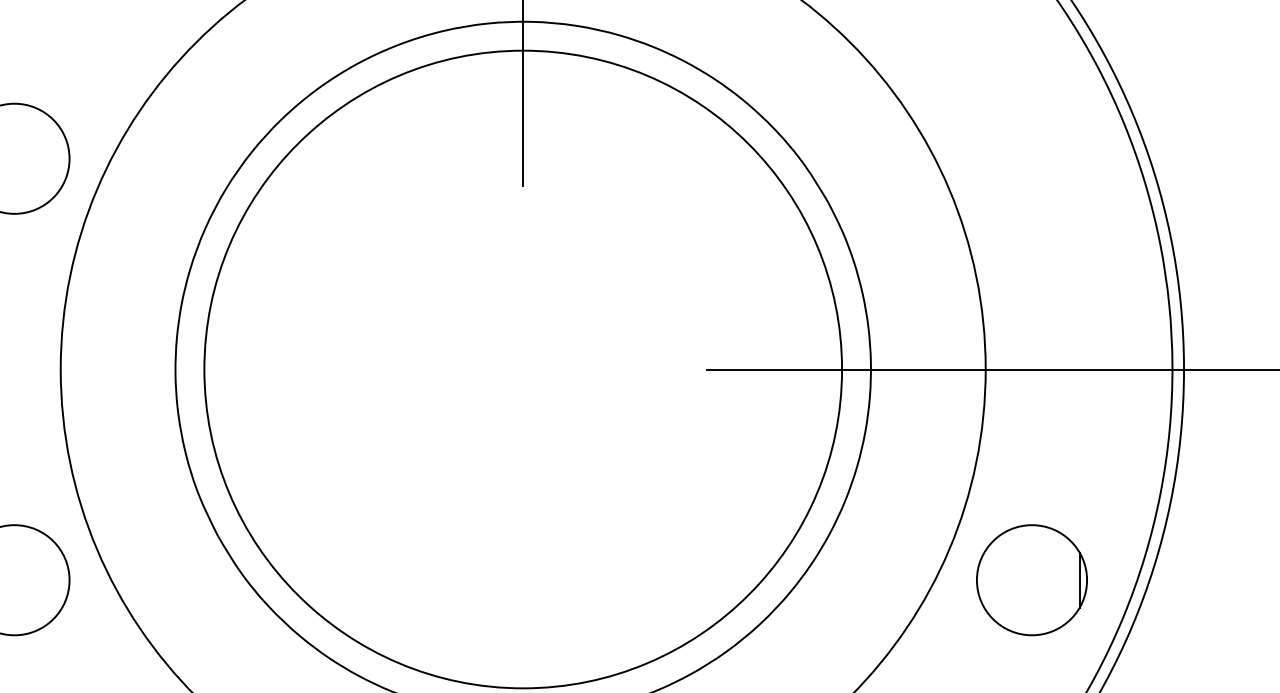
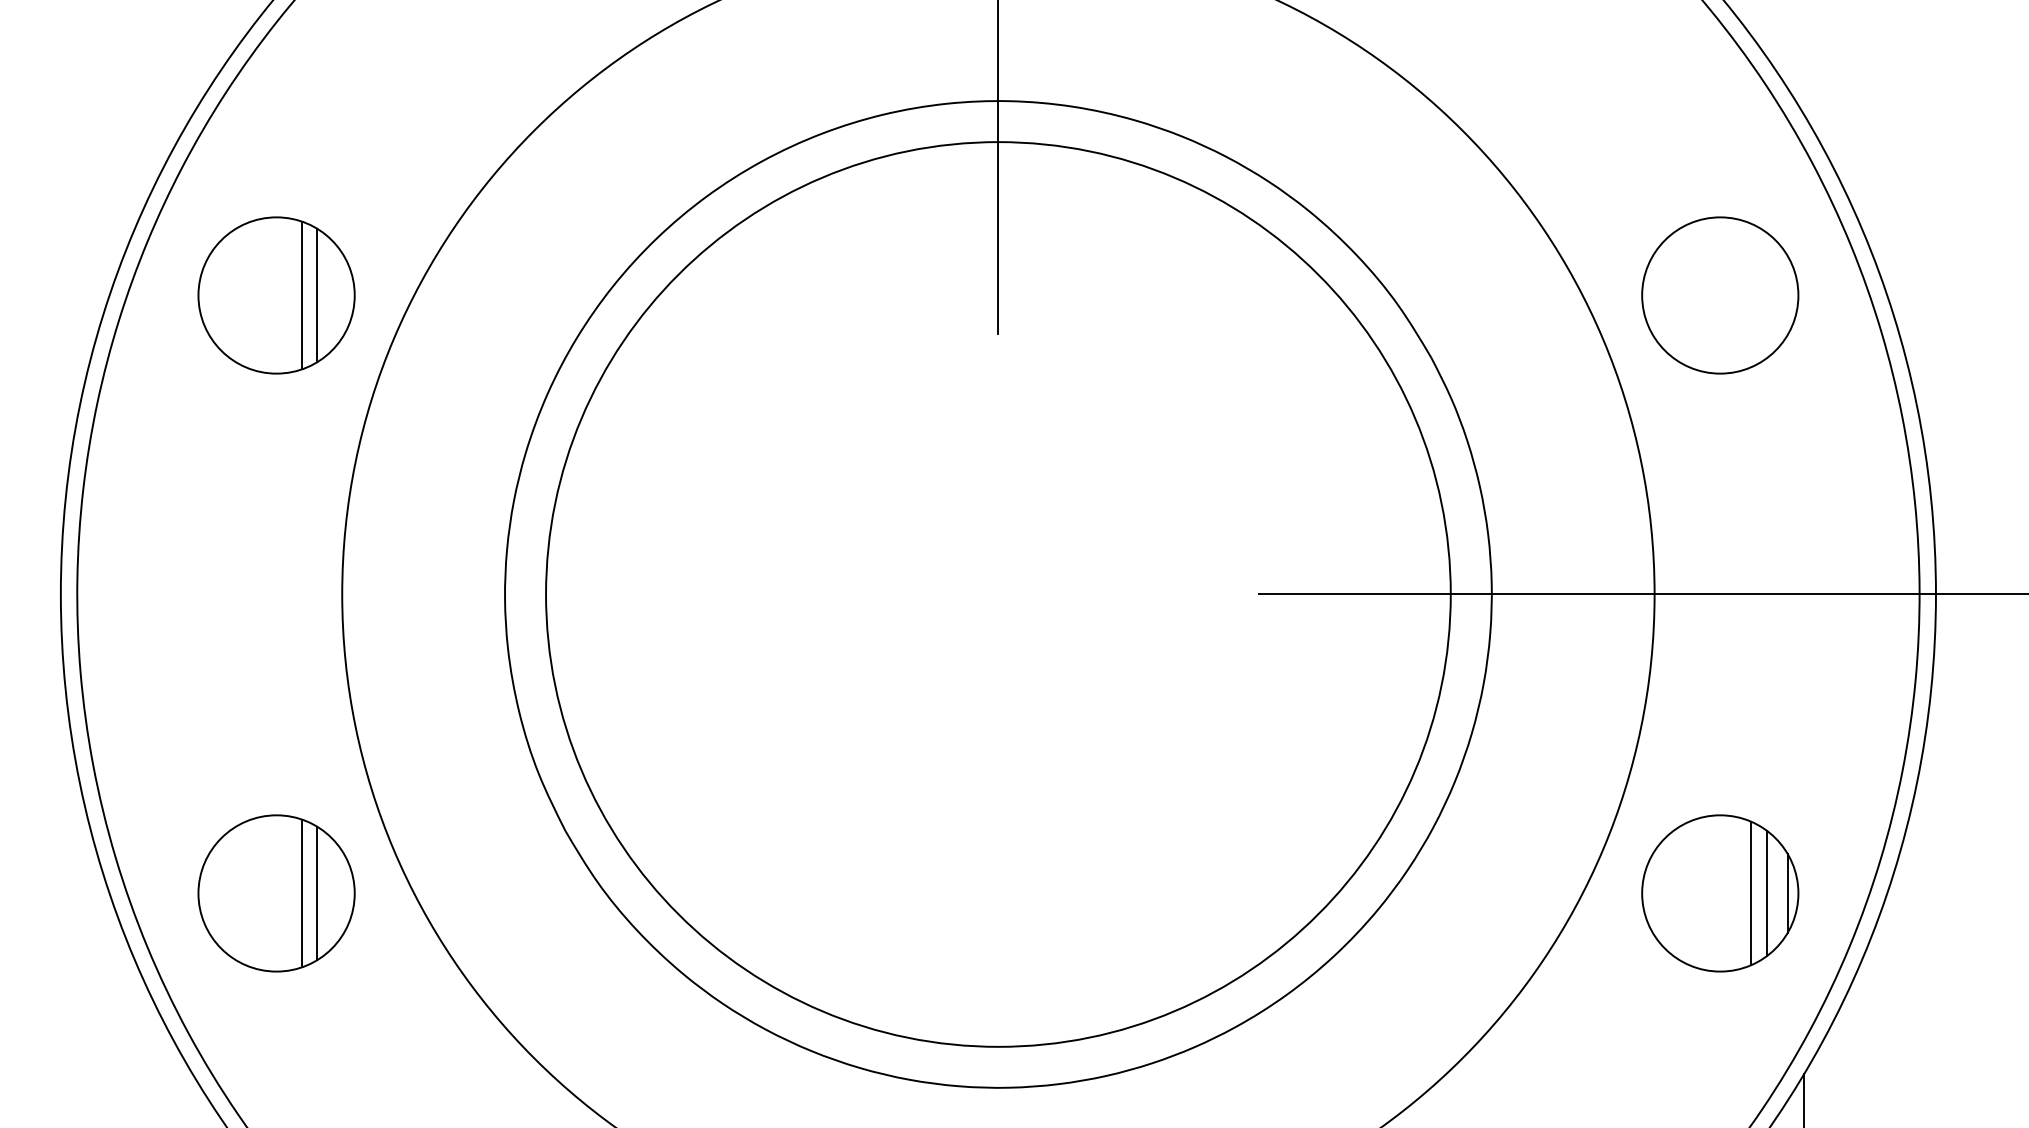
line: (32, 158) -> (301, 295), added
line: (43, 158) -> (317, 295), added
circle: (1032, 158) -> (1720, 295), added
line: (32, 580) -> (301, 893), added
line: (43, 580) -> (317, 893), added
line: (1053, 580) -> (1751, 893), added
line: (1065, 580) -> (1767, 893), added

